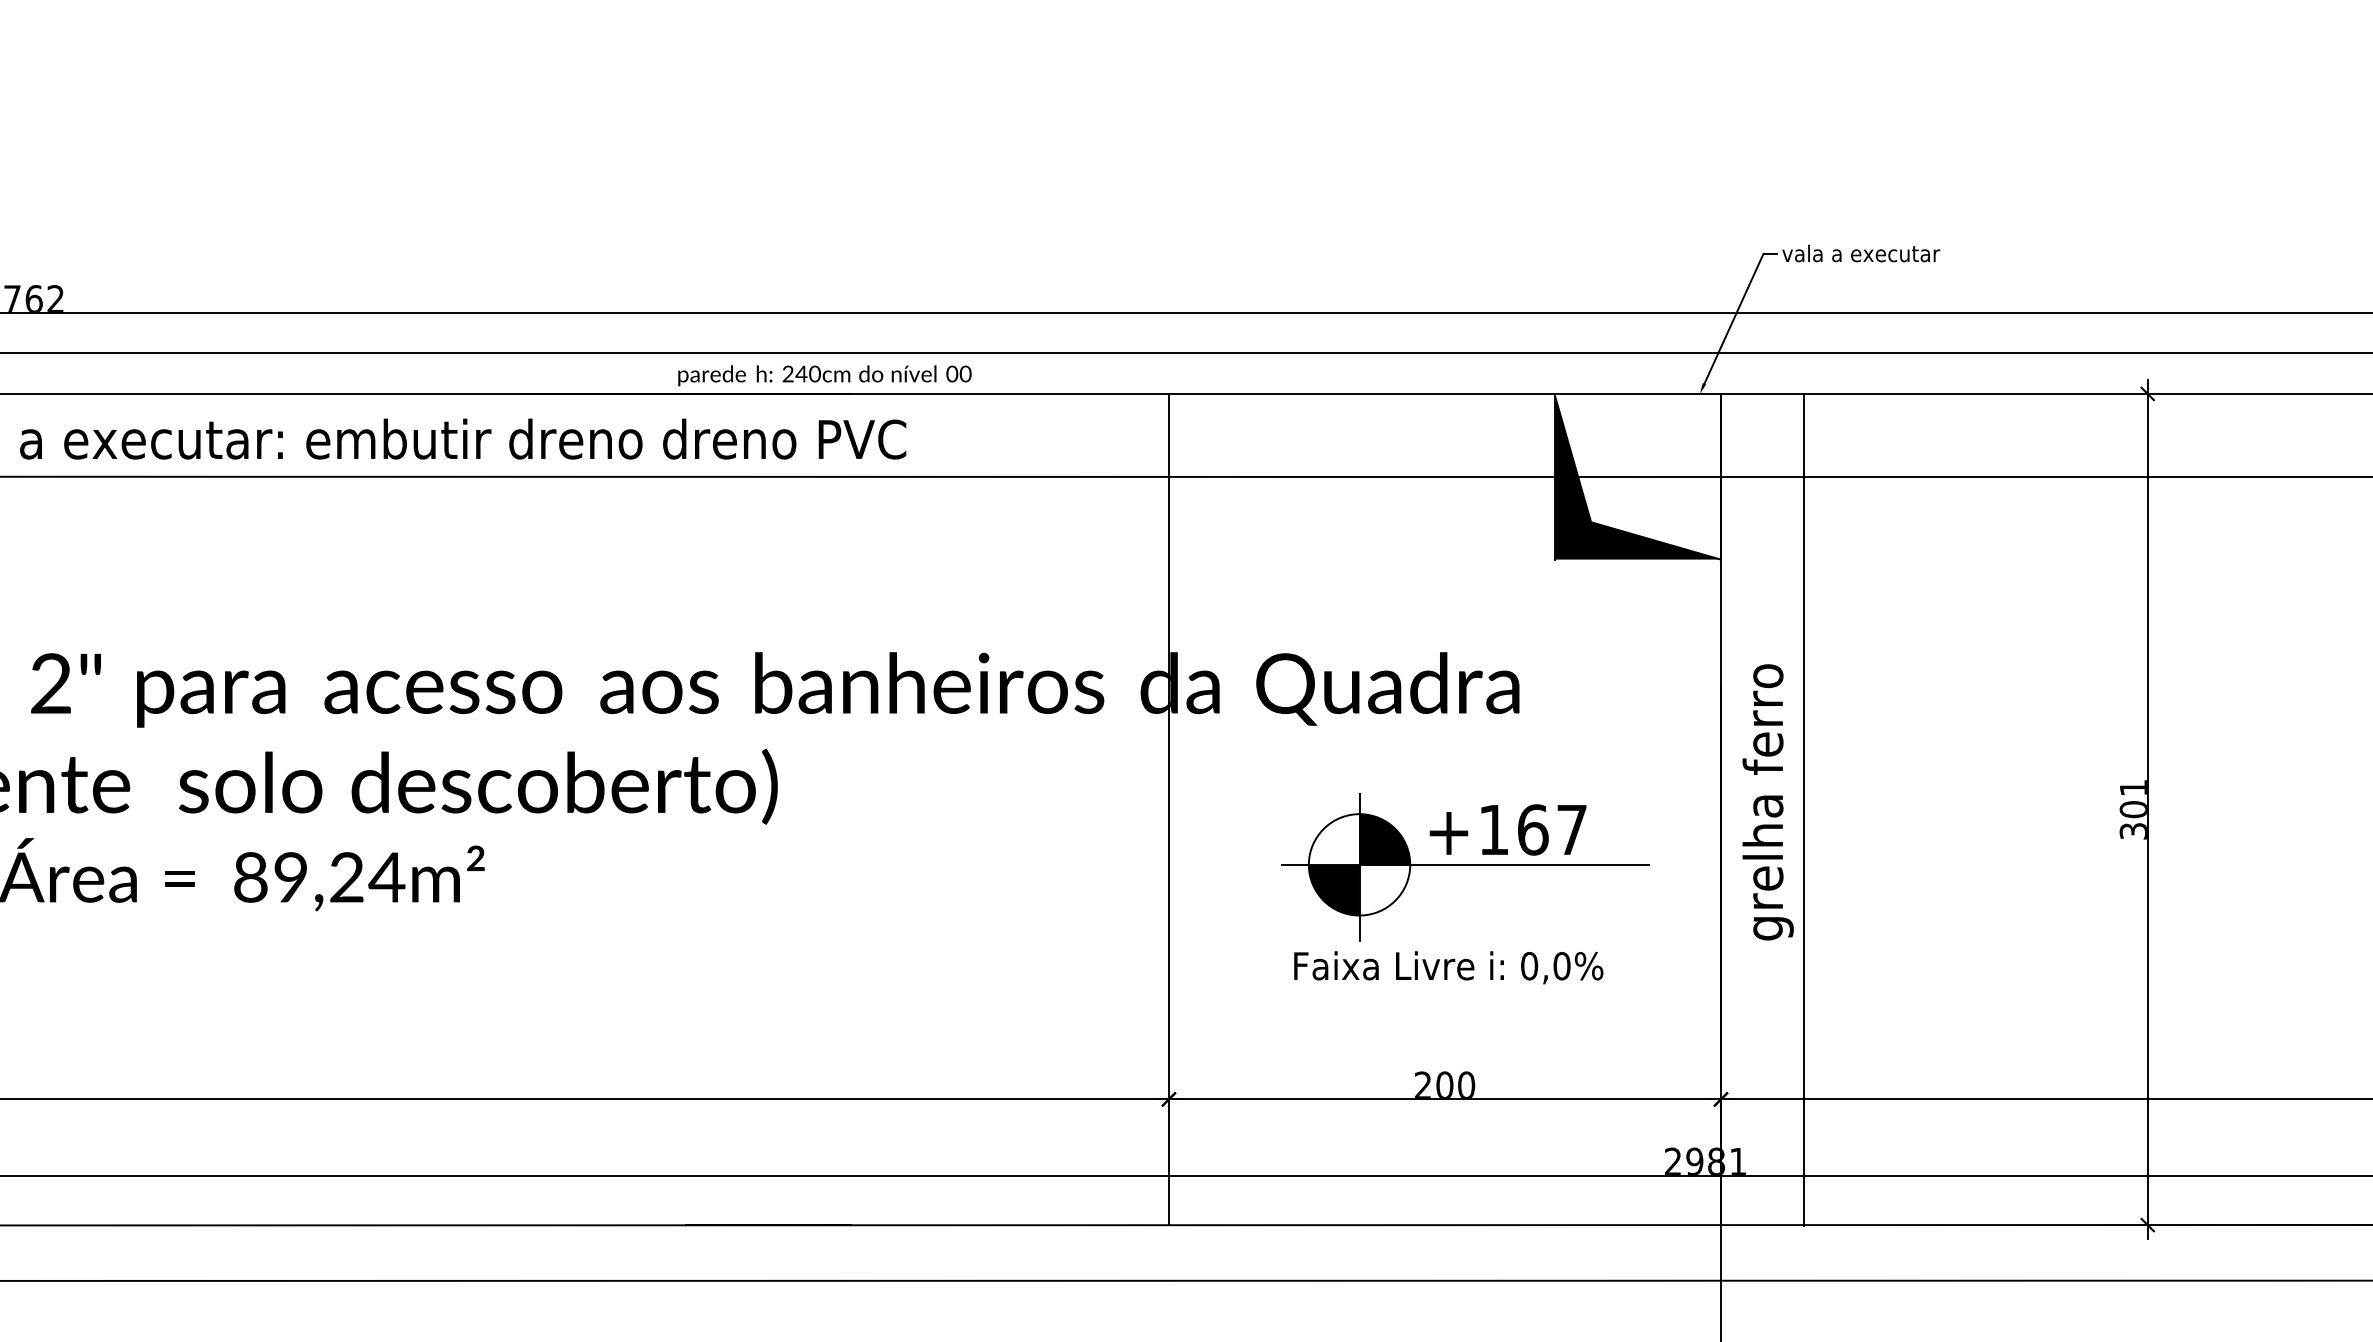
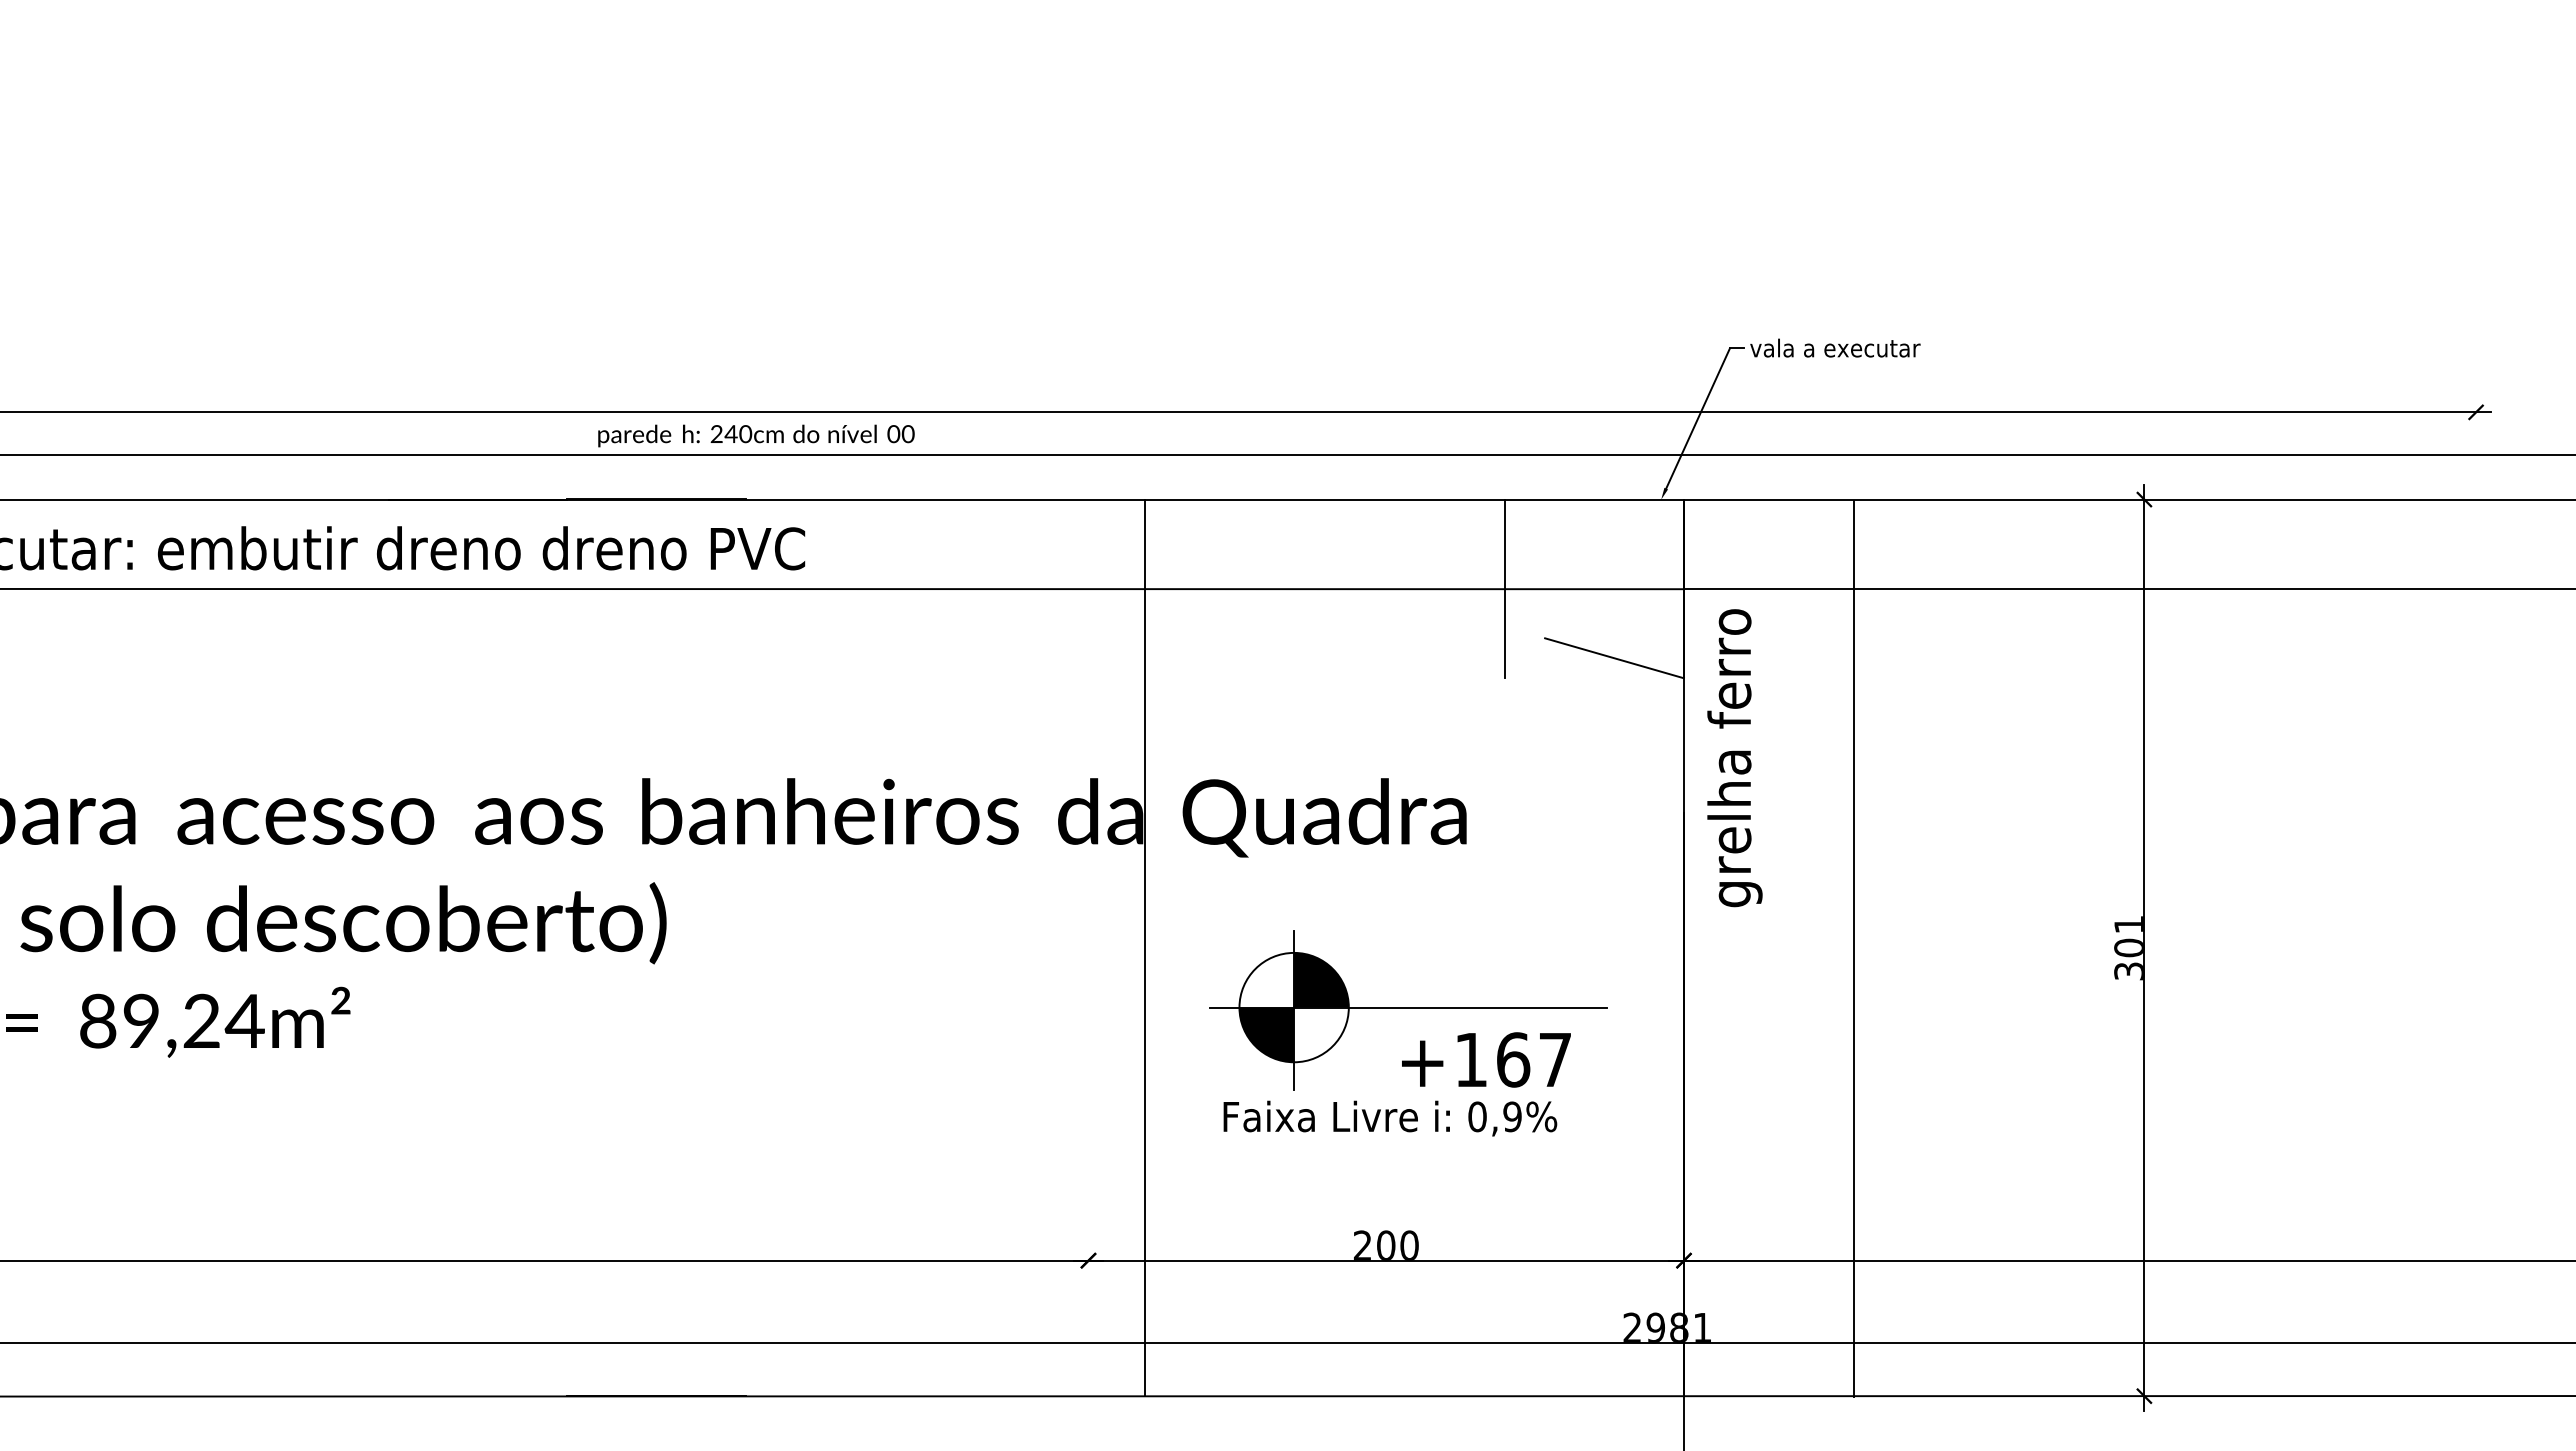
text: (824, 375) -> (756, 435), moved
fill: (1637, 476) -> (1594, 588), removed
text: (1767, 802) -> (1734, 758), moved
line: (1168, 809) -> (1145, 947), moved
line: (1803, 811) -> (1854, 949), moved
text: (1508, 829) -> (1486, 1059), moved
text: (1561, 965) -> (1512, 1116), 0,0%%% -> 0,9%%%

